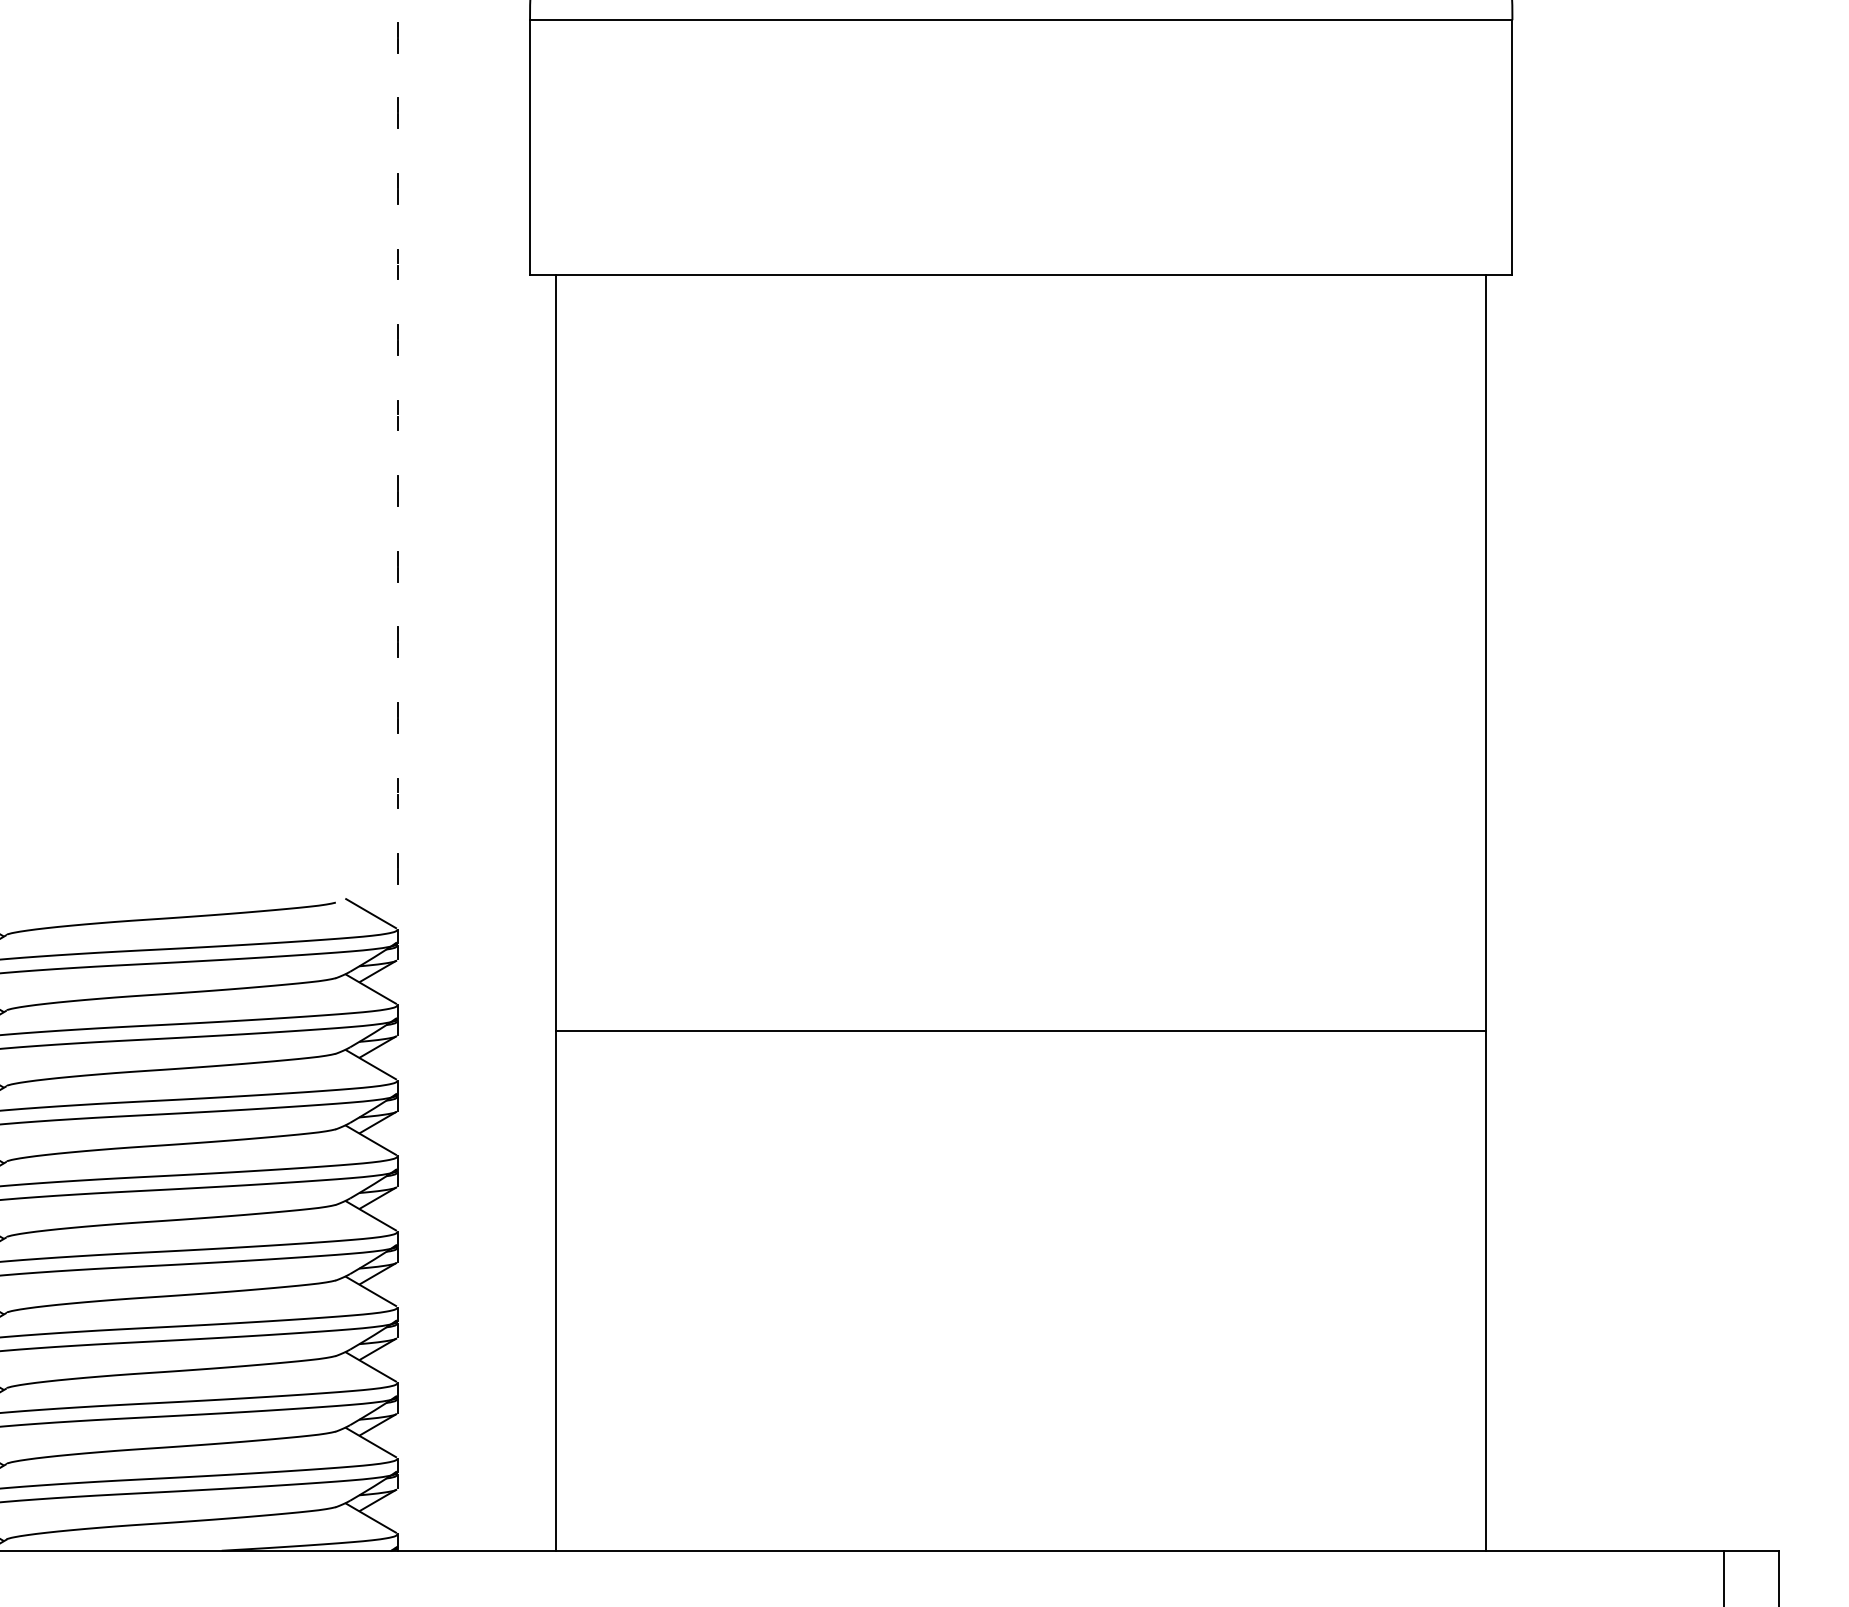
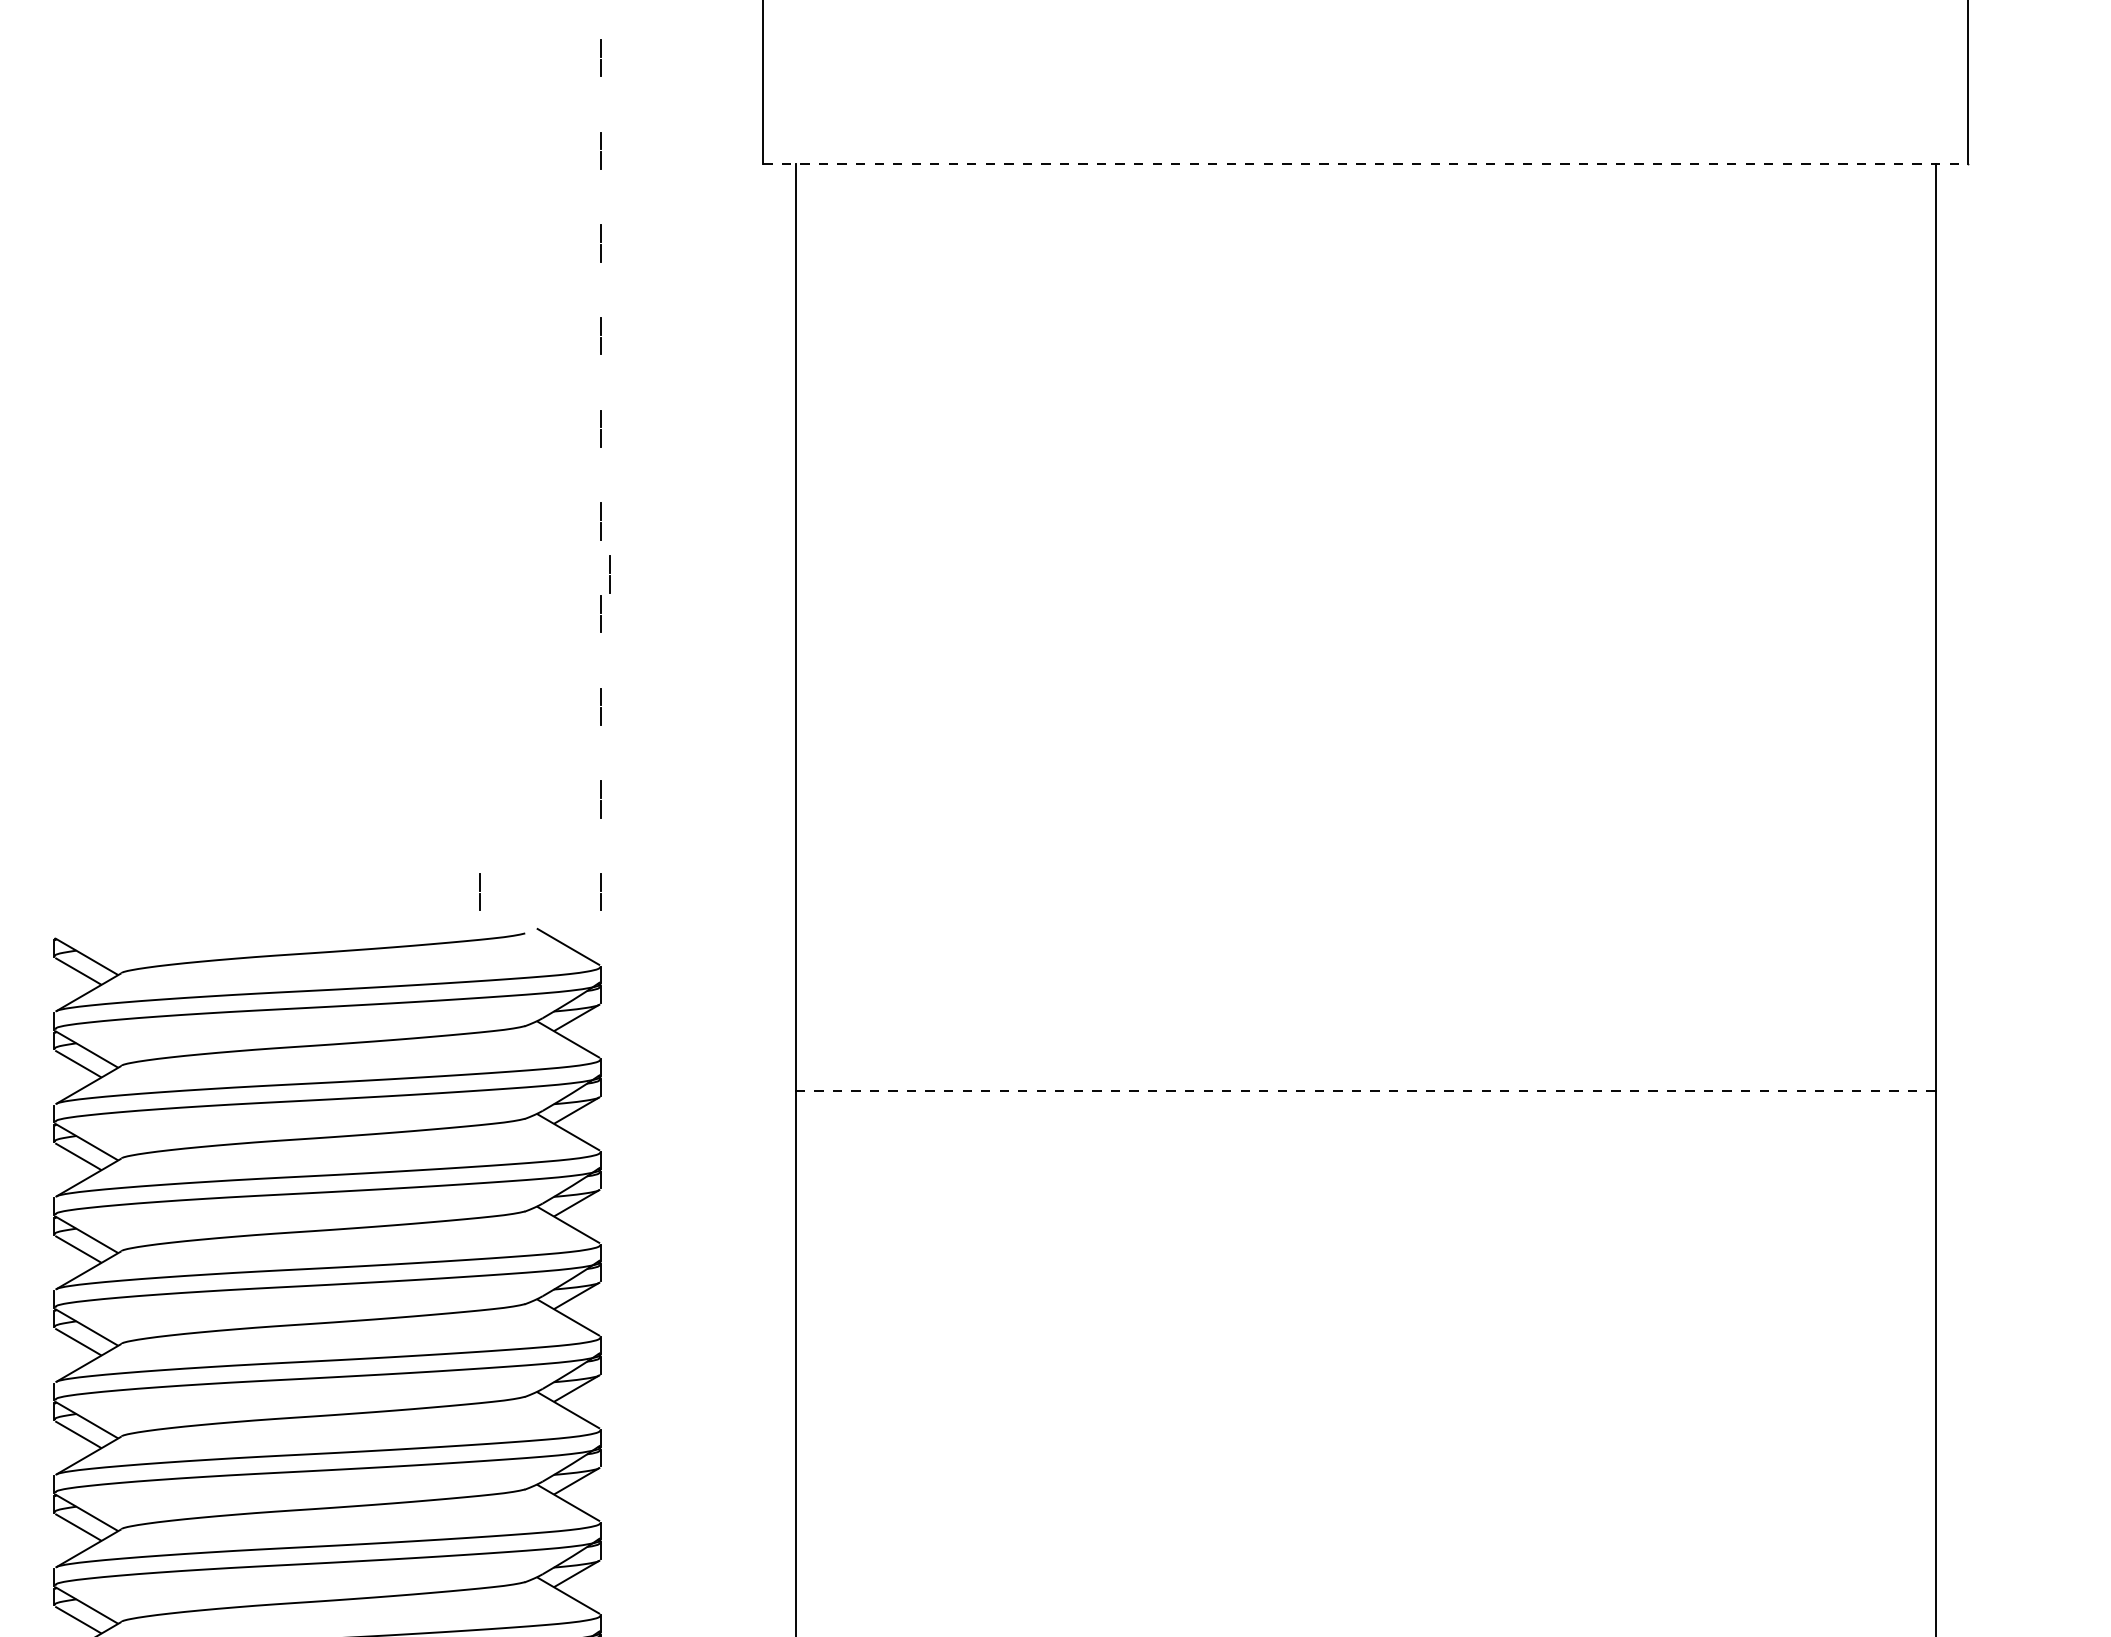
line: (1021, 275) -> (1366, 164), solid -> dashed
line: (404, 609) -> (609, 573), added
line: (298, 868) -> (479, 891), added
line: (1021, 1031) -> (1366, 1091), solid -> dashed

